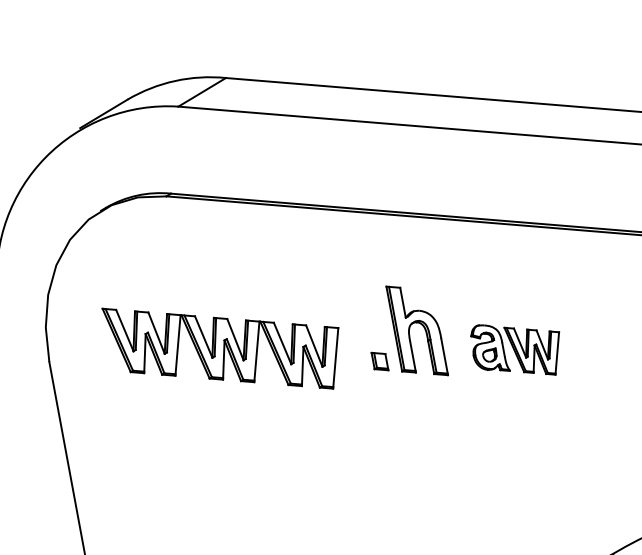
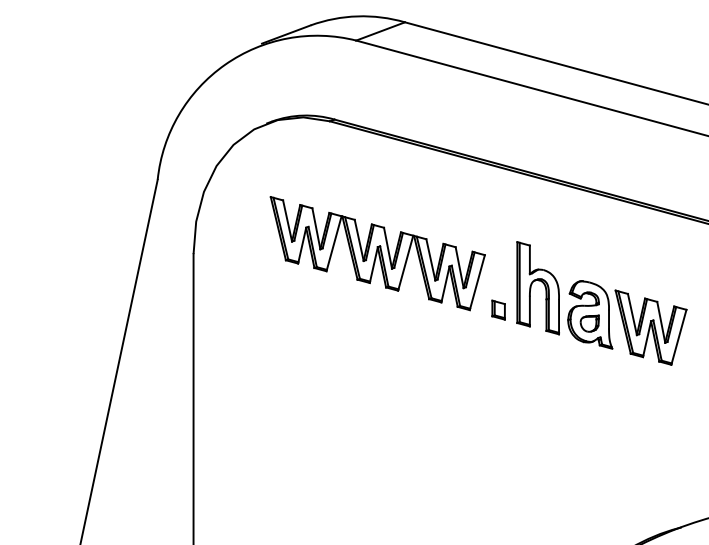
part: (225, 347) -> (377, 253), moved
part: (517, 349) -> (627, 322), size x1.43

